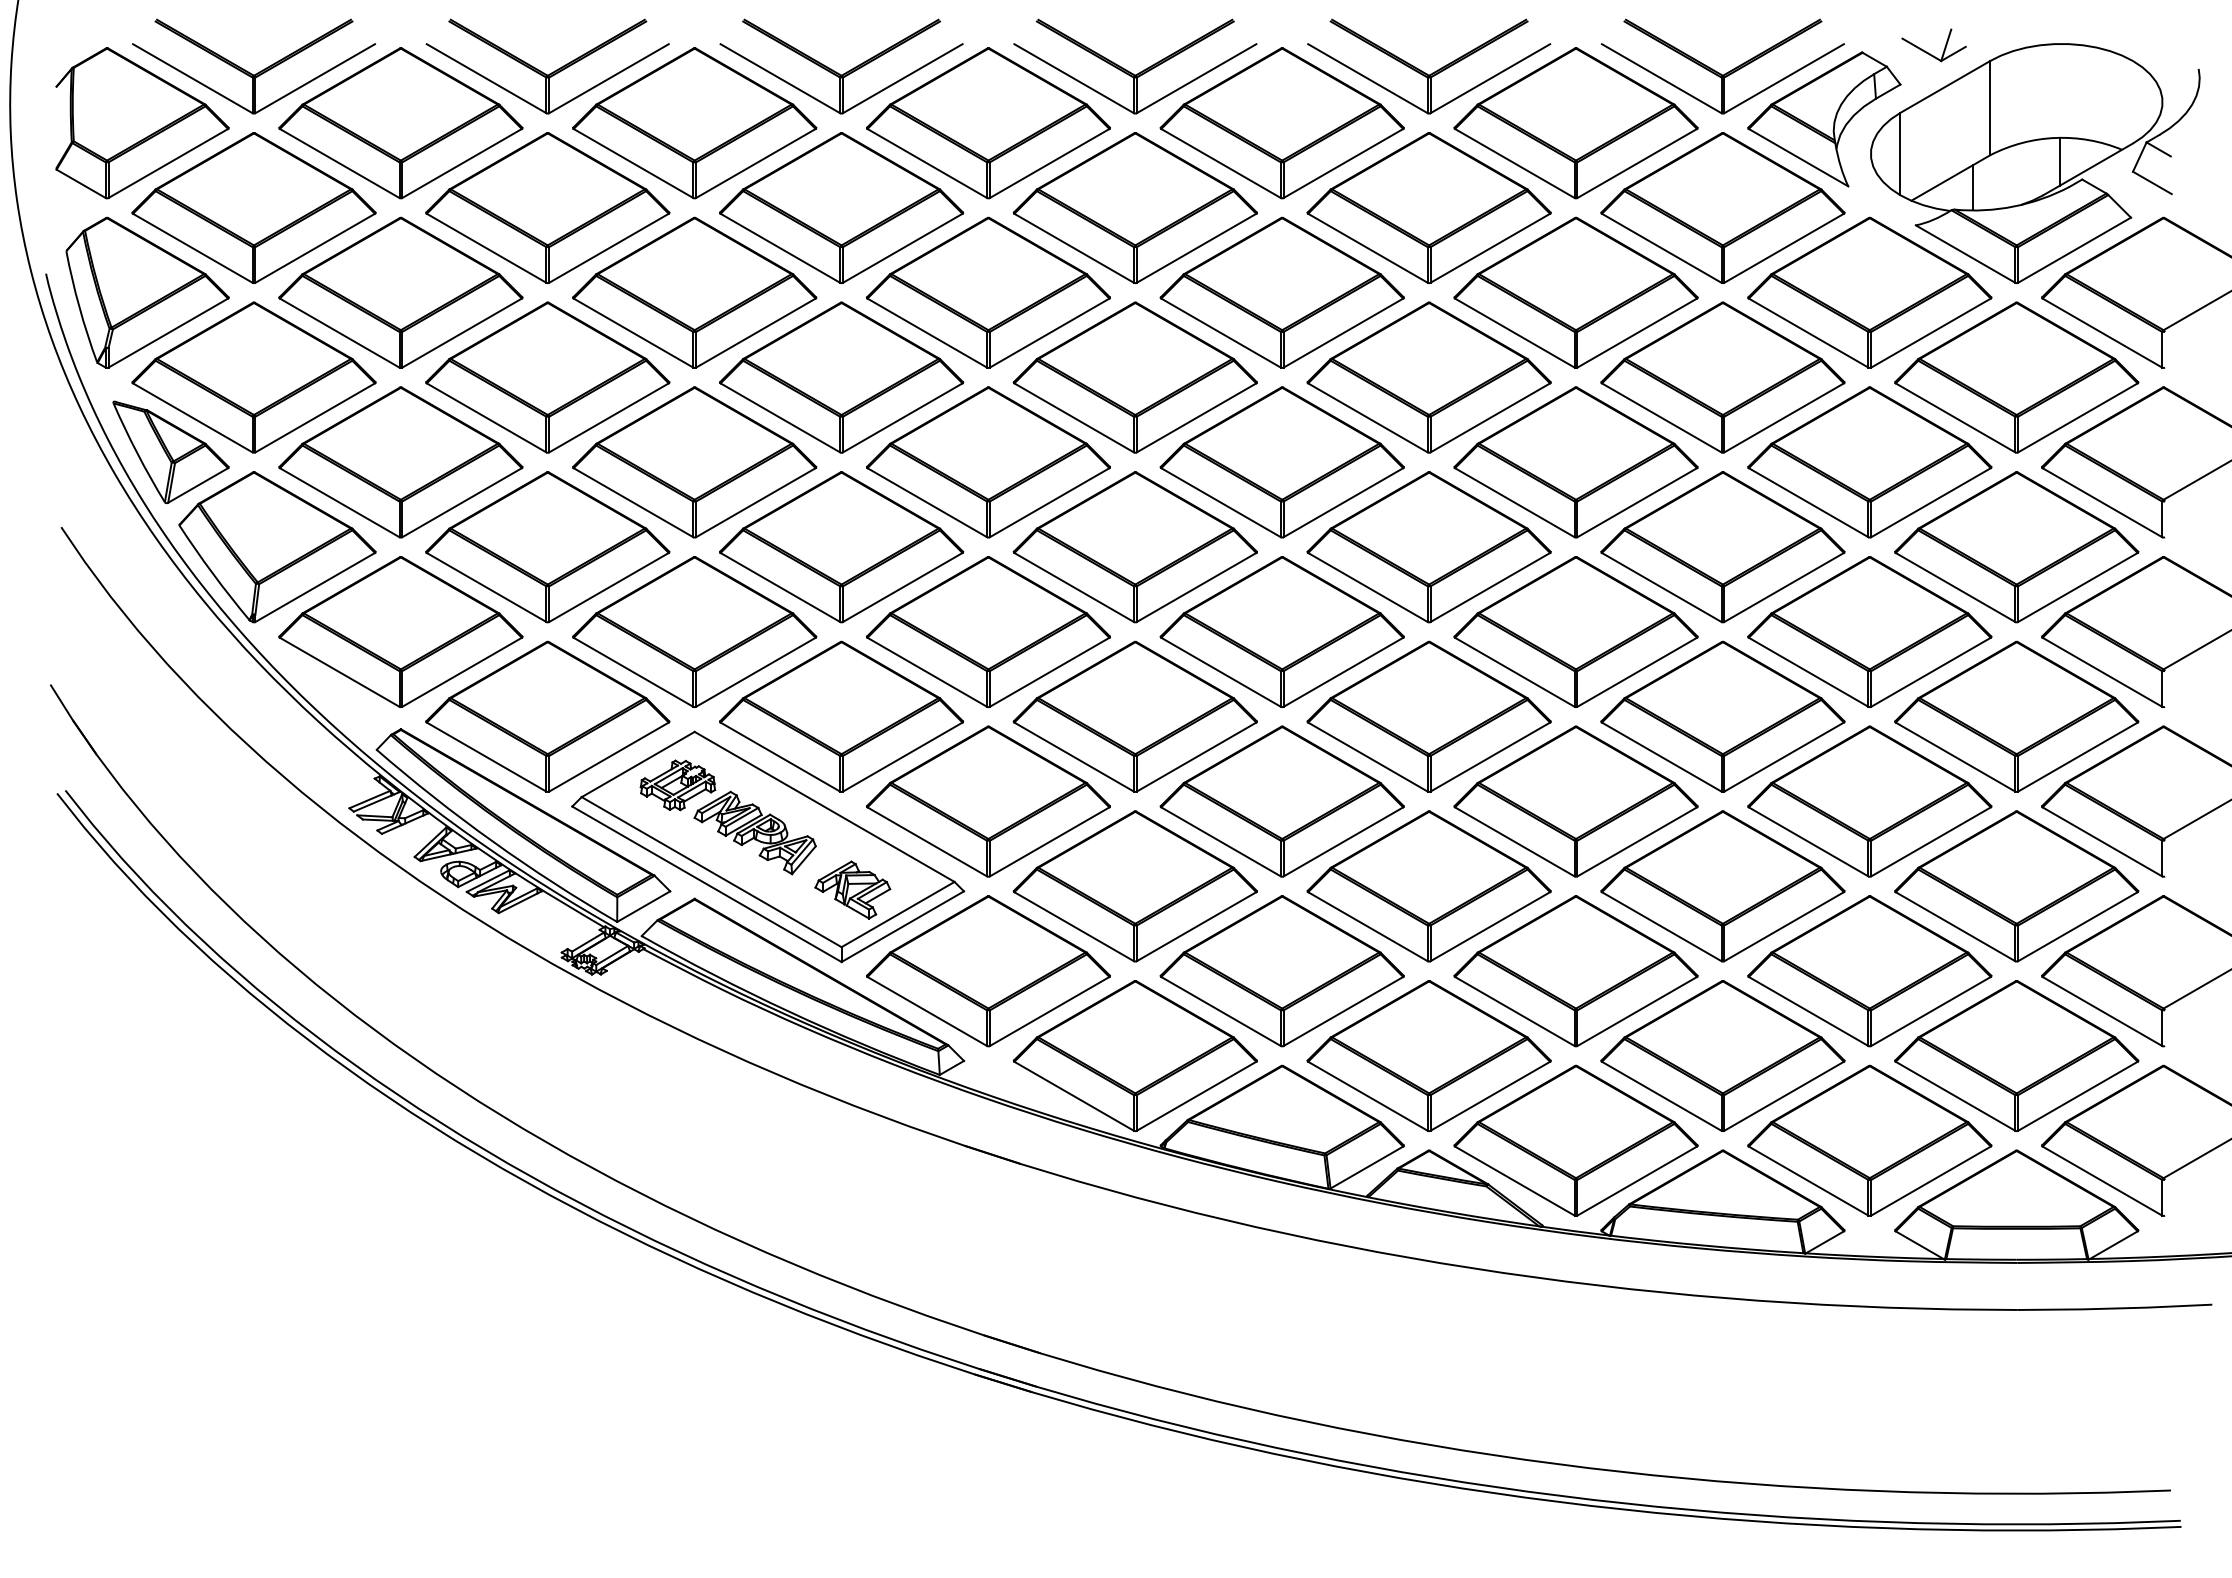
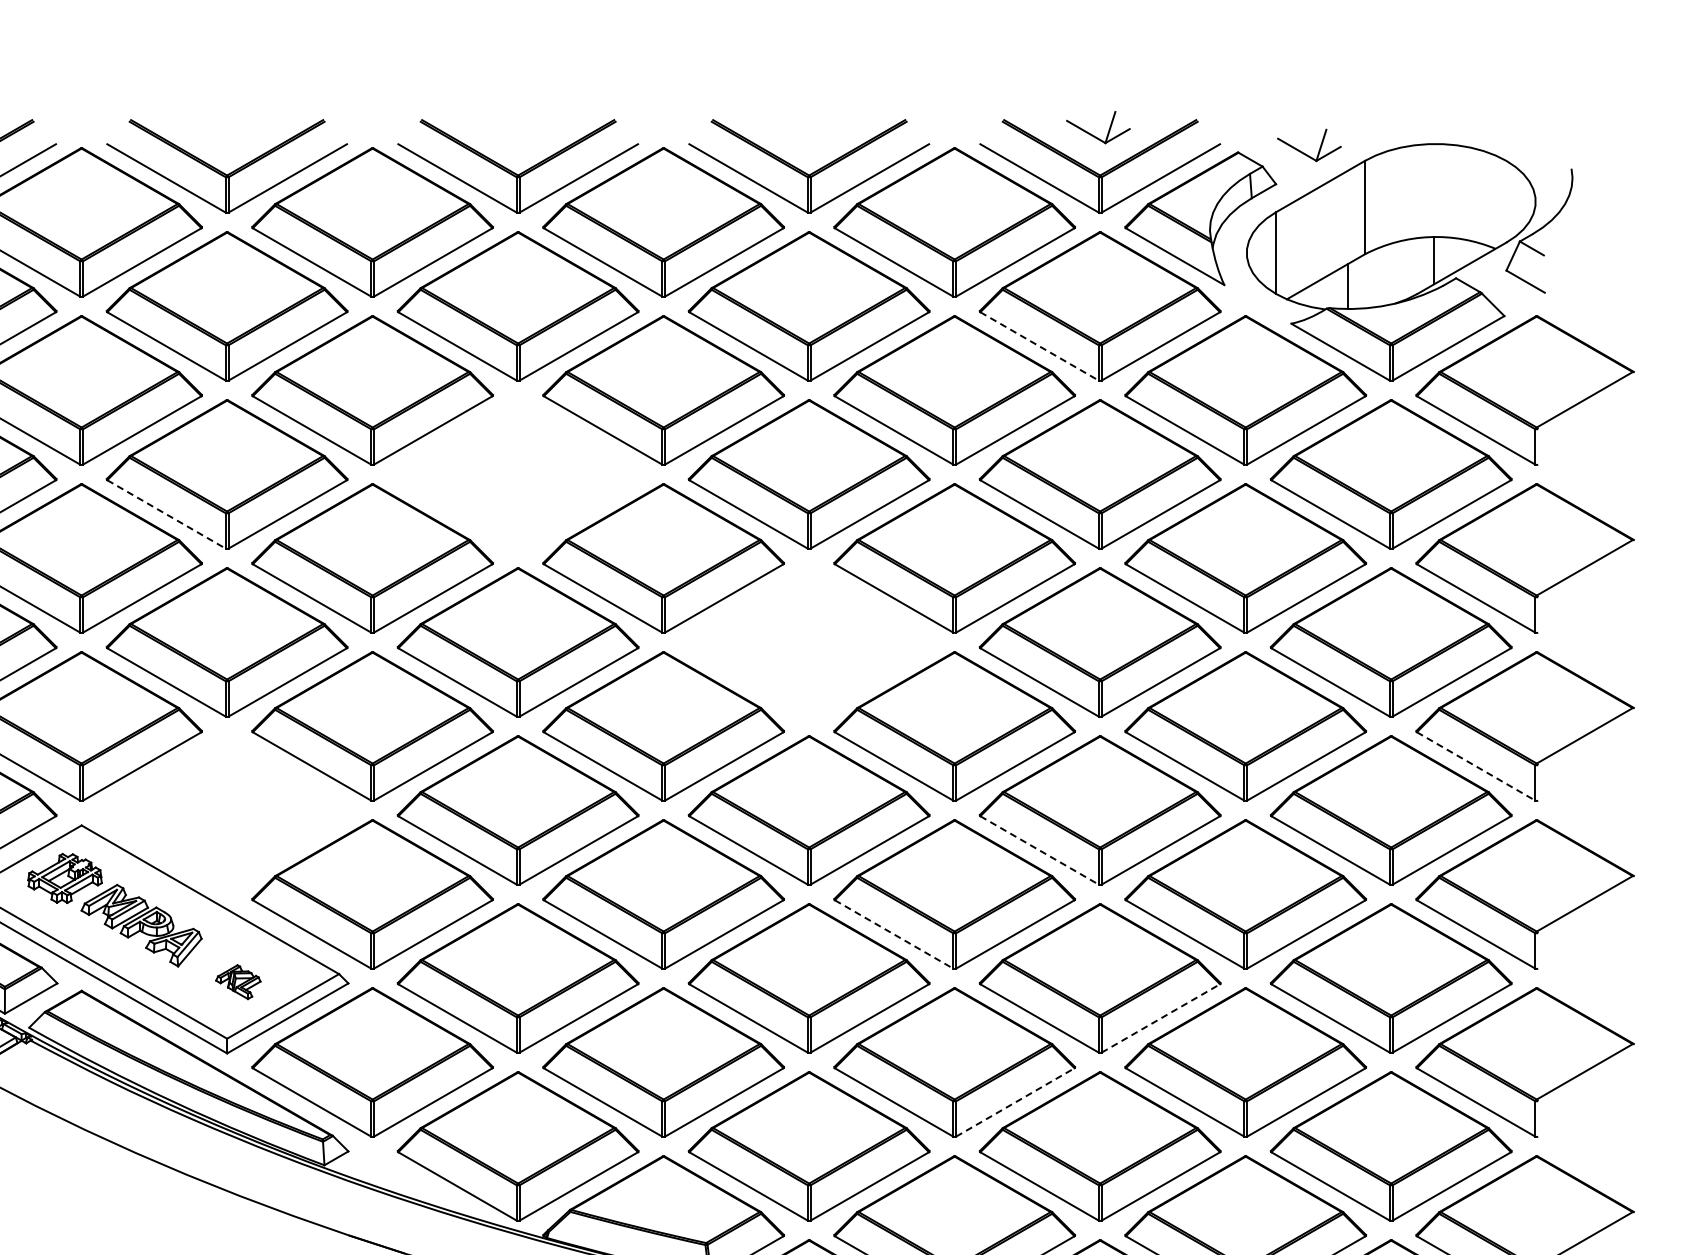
part: (1717, 35) -> (1094, 135), added
line: (1662, 248) -> (1040, 346), solid -> dashed
part: (1134, 377) -> (517, 474), removed
line: (780, 418) -> (166, 515), solid -> dashed
part: (1428, 547) -> (808, 642), removed
line: (2102, 672) -> (1476, 766), solid -> dashed
part: (841, 716) -> (227, 810), removed
line: (1662, 757) -> (1040, 850), solid -> dashed
line: (1515, 842) -> (894, 935), solid -> dashed
part: (852, 889) -> (237, 981), size x0.6
line: (1784, 926) -> (1161, 1018), solid -> dashed
line: (1637, 1011) -> (1015, 1102), solid -> dashed

